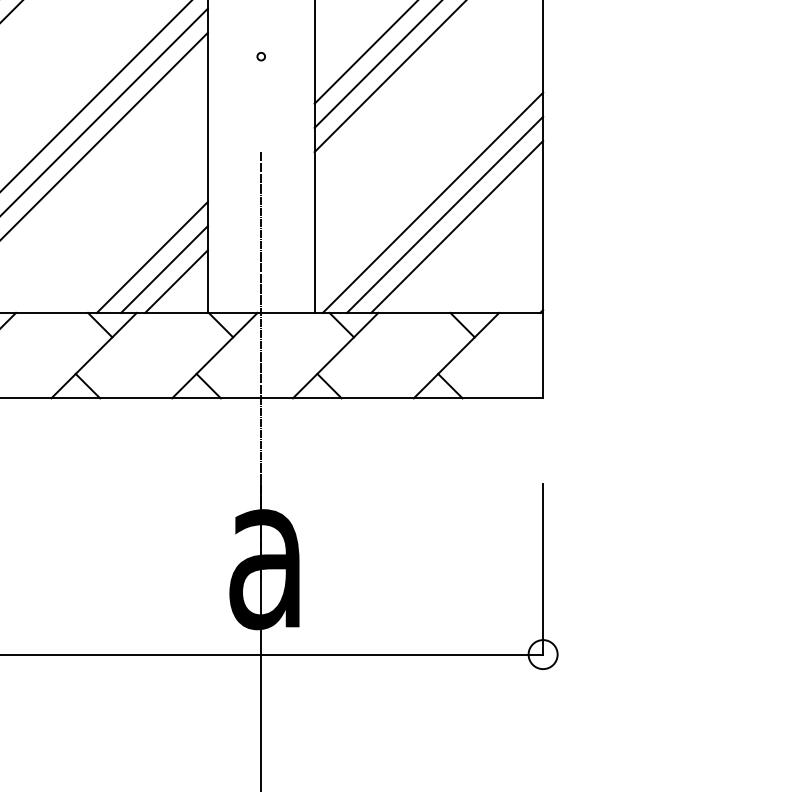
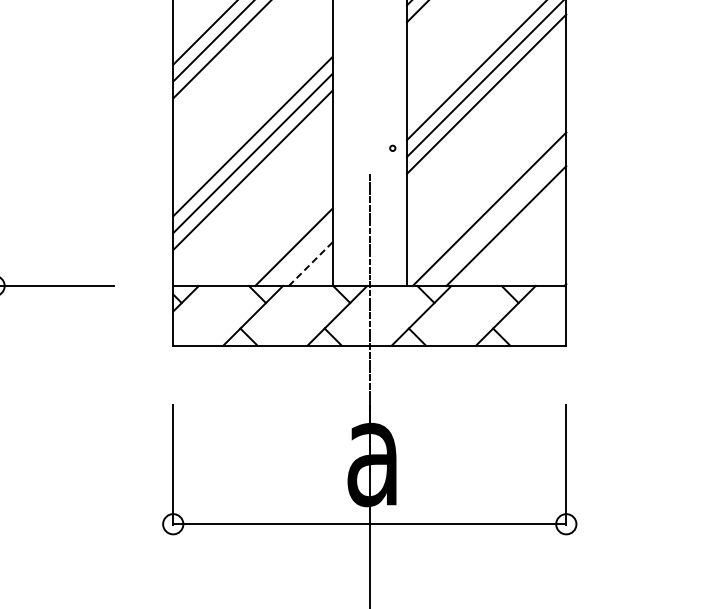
circle: (260, 55) -> (392, 147), moved
line: (444, 214) -> (497, 217), removed
line: (164, 269) -> (302, 255), removed
line: (176, 282) -> (310, 264), solid -> dashed

